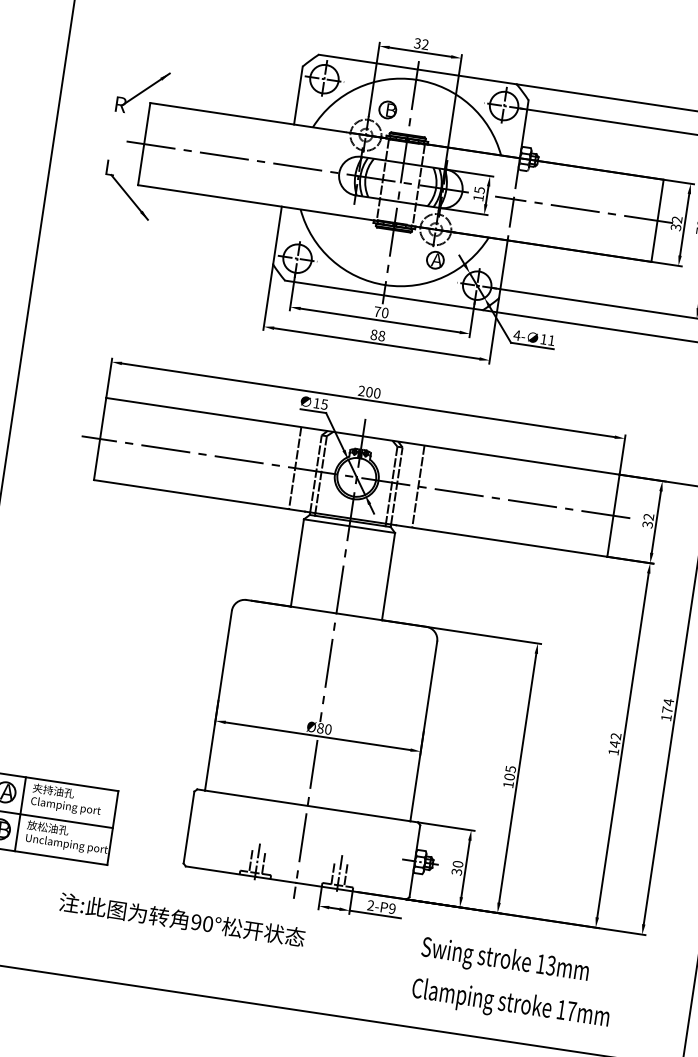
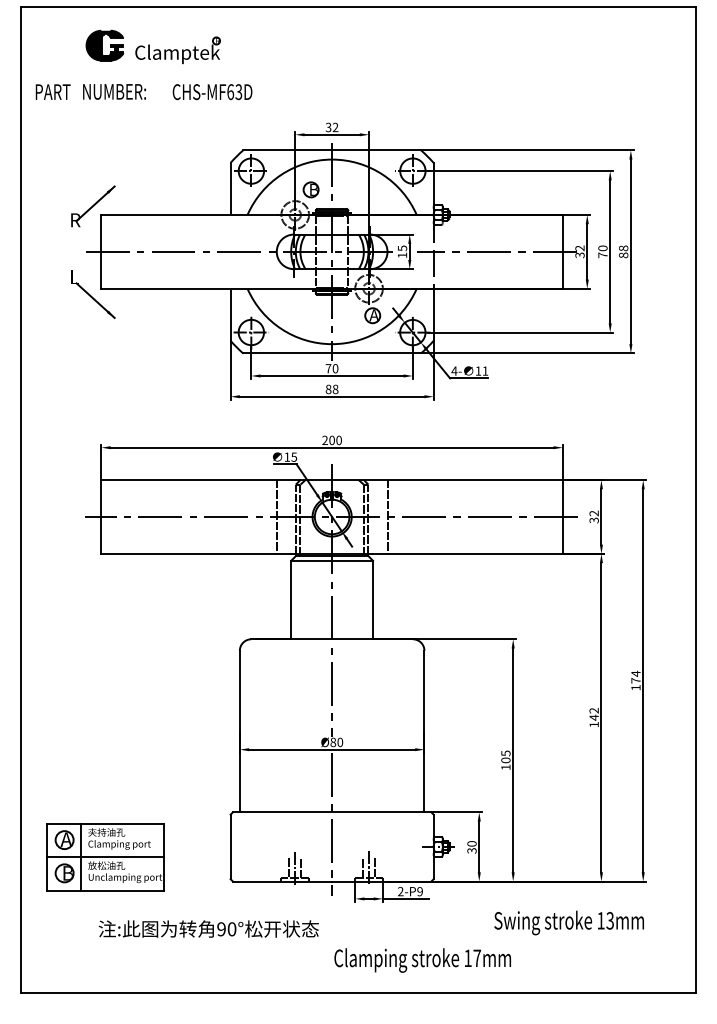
text: (181, 919) -> (208, 928), moved
text: (504, 960) -> (568, 922), moved
text: (510, 1004) -> (422, 960), moved

